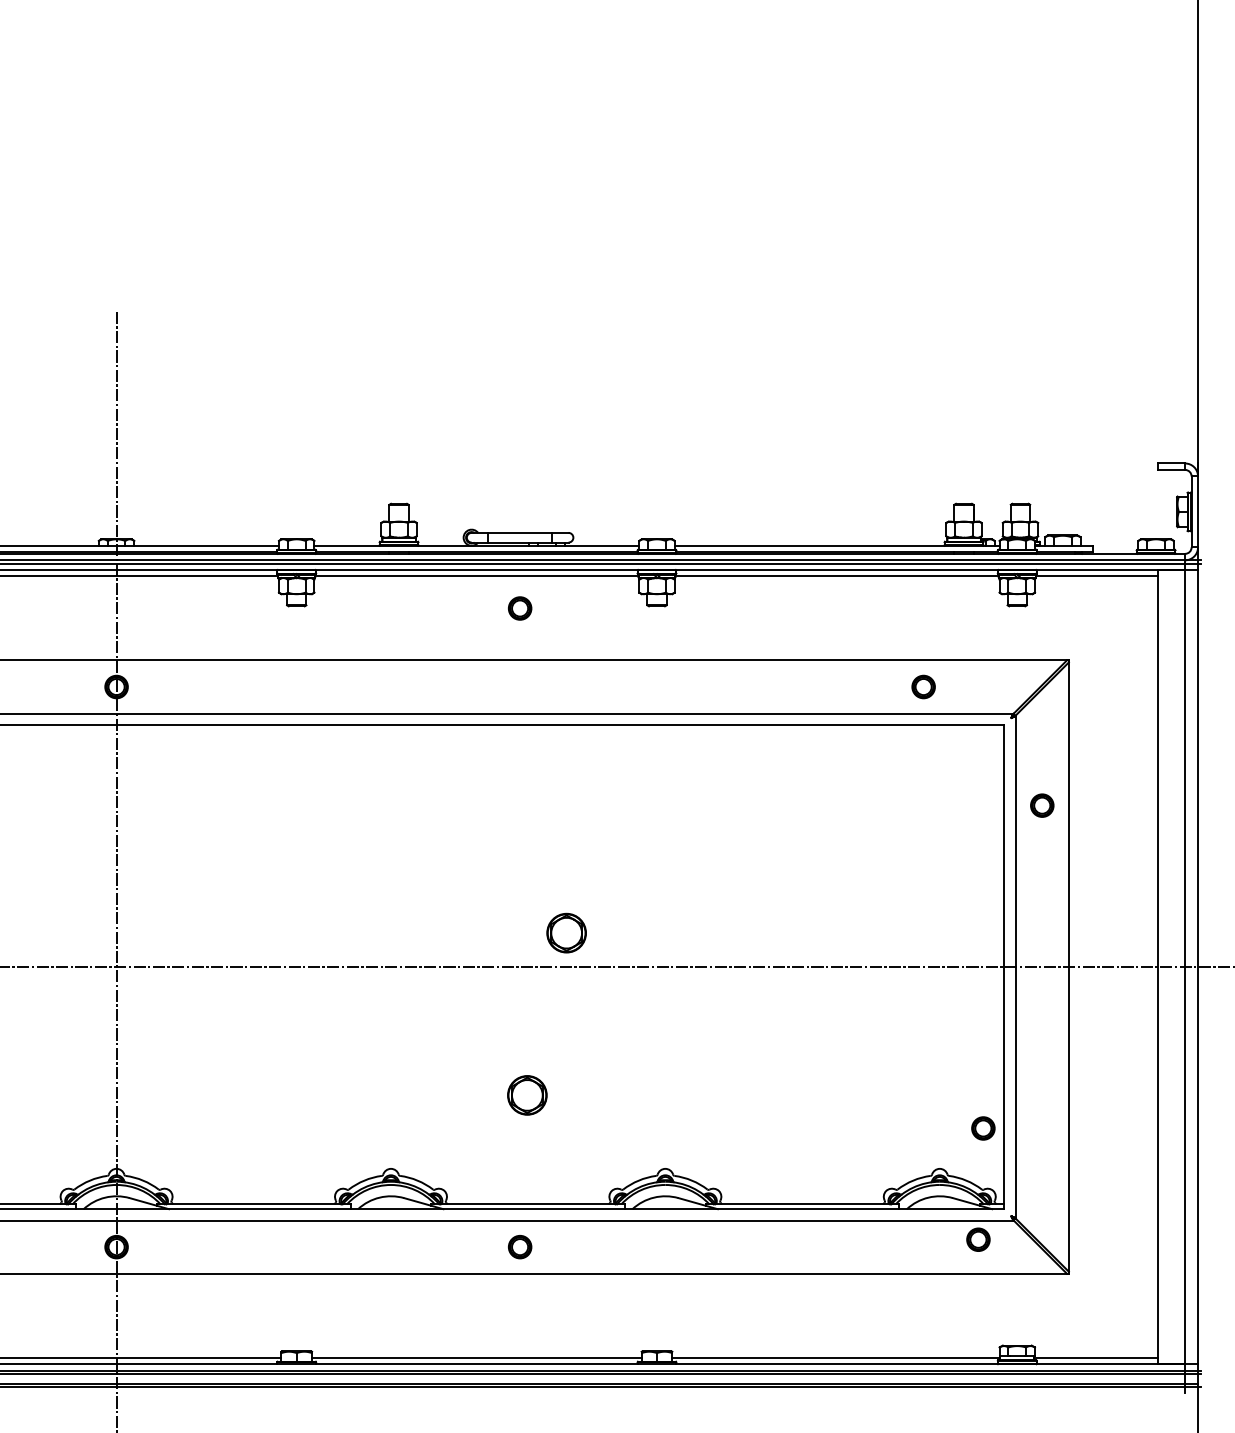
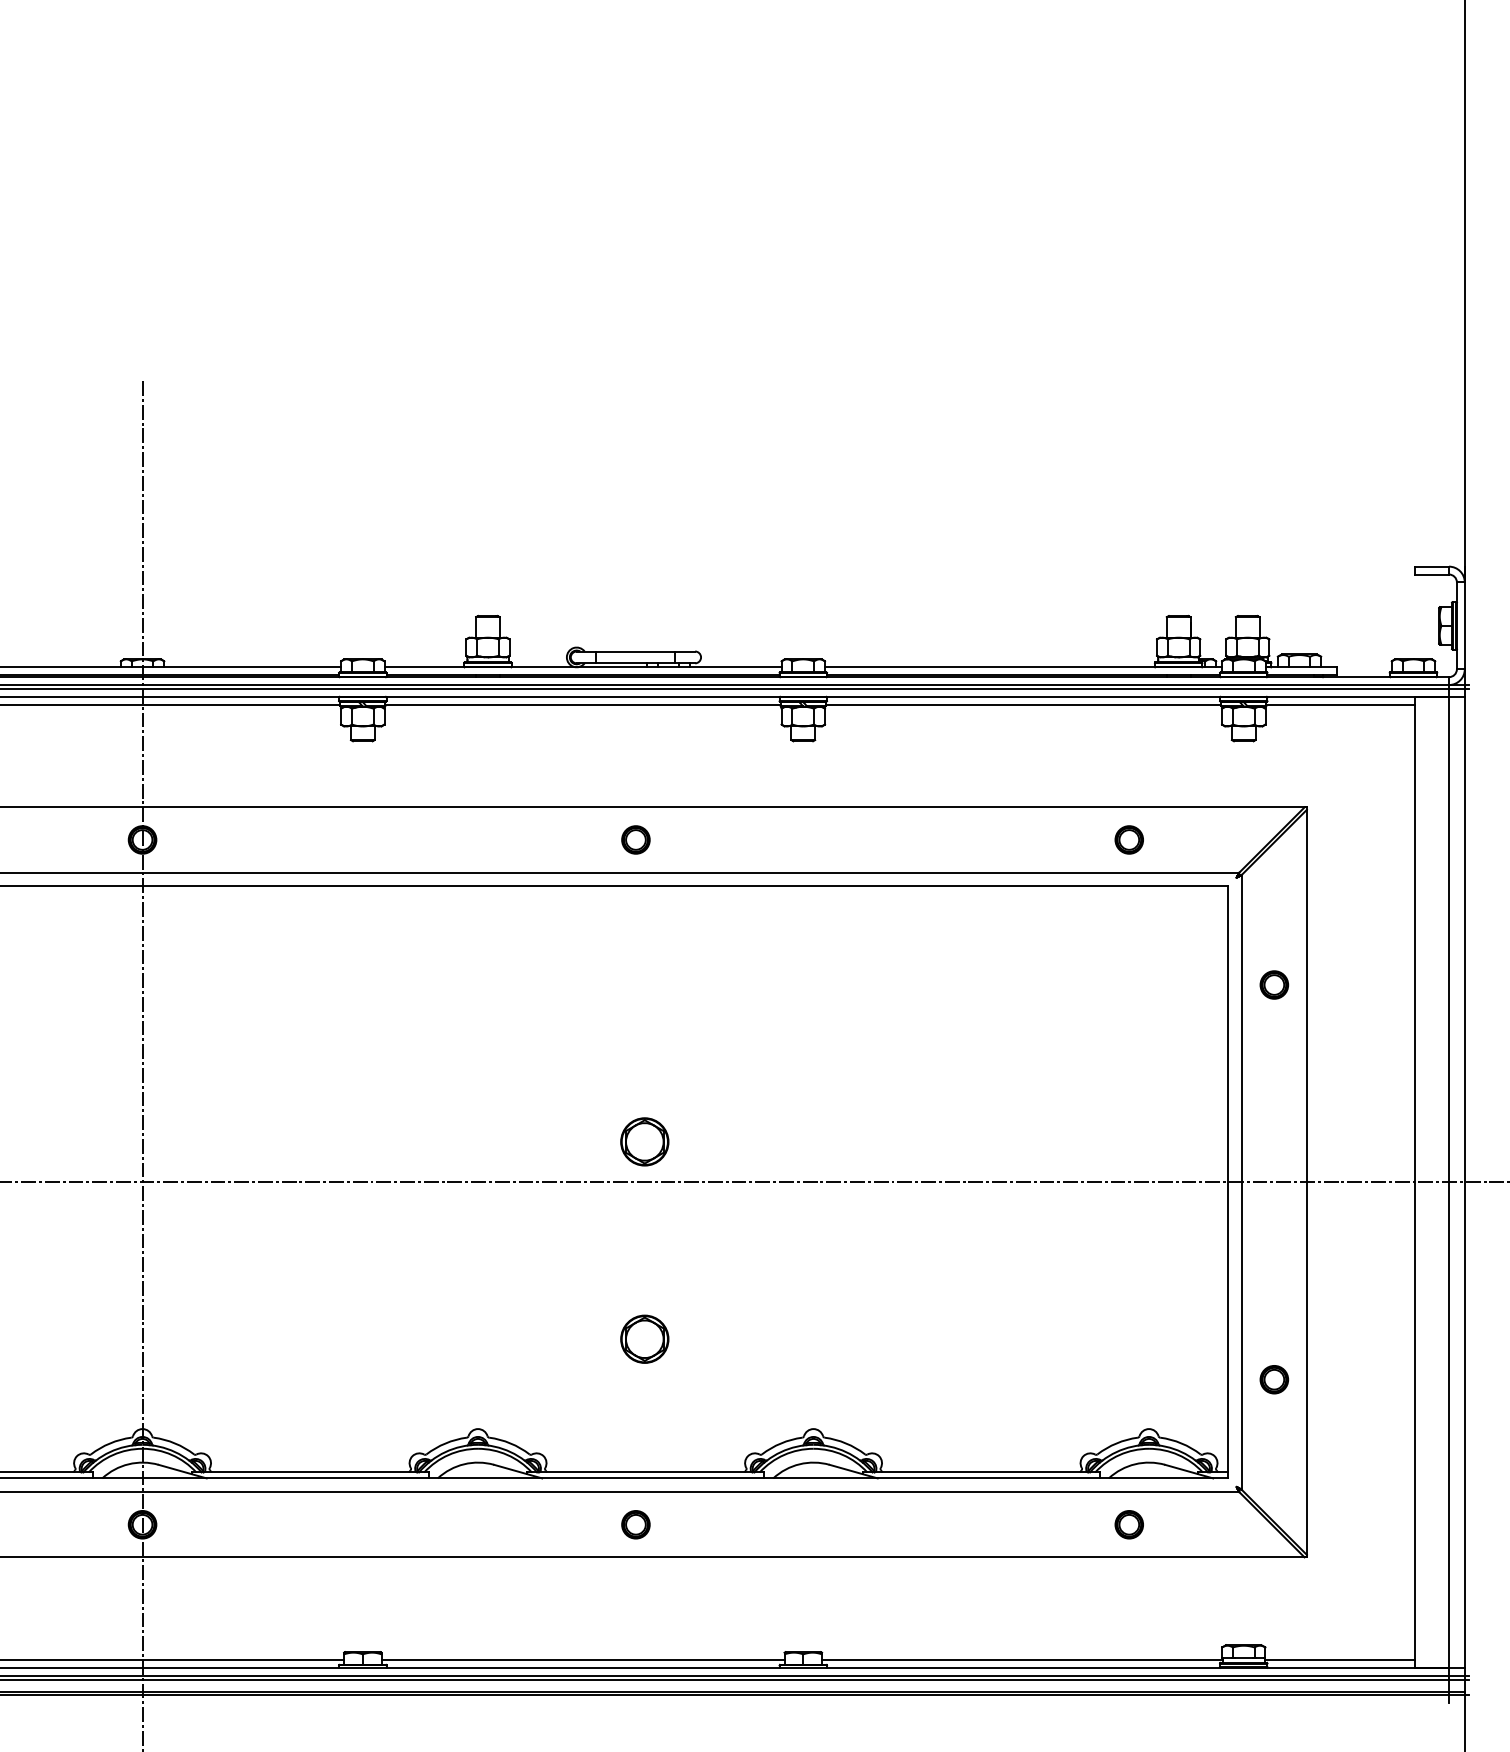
part: (519, 608) -> (635, 839), moved
part: (566, 932) -> (644, 1141), moved
part: (983, 1128) -> (1274, 1379), moved
part: (977, 1239) -> (1128, 1524), moved

